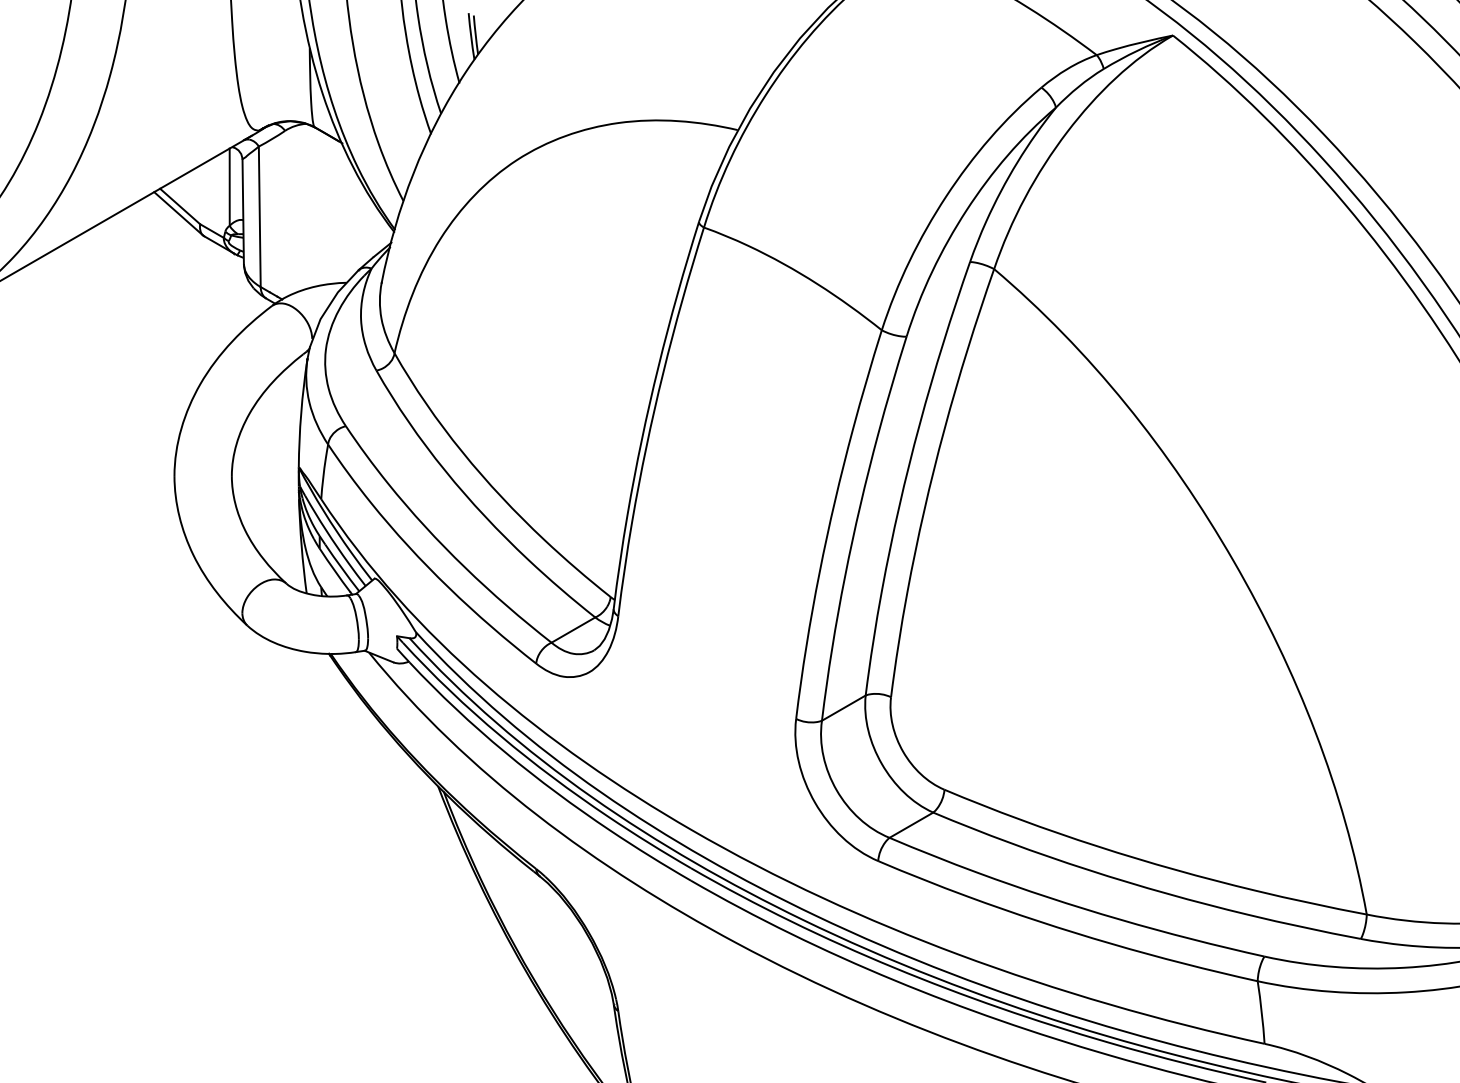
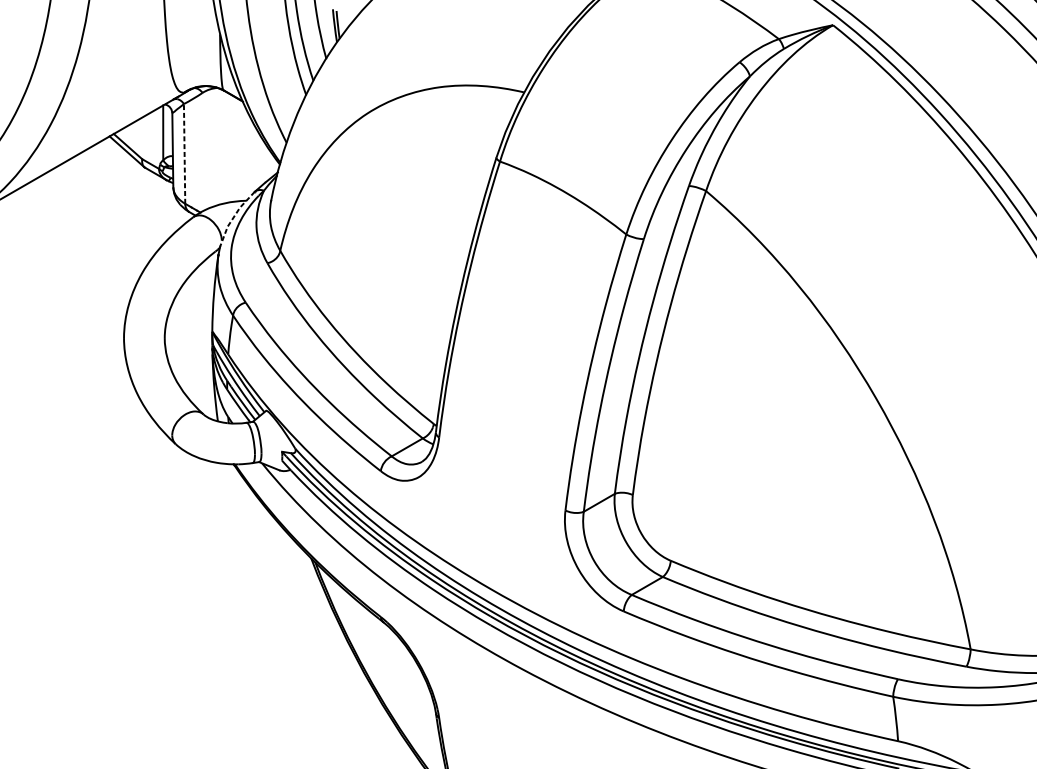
line: (259, 216) -> (184, 153), solid -> dashed
line: (329, 305) -> (234, 216), solid -> dashed

